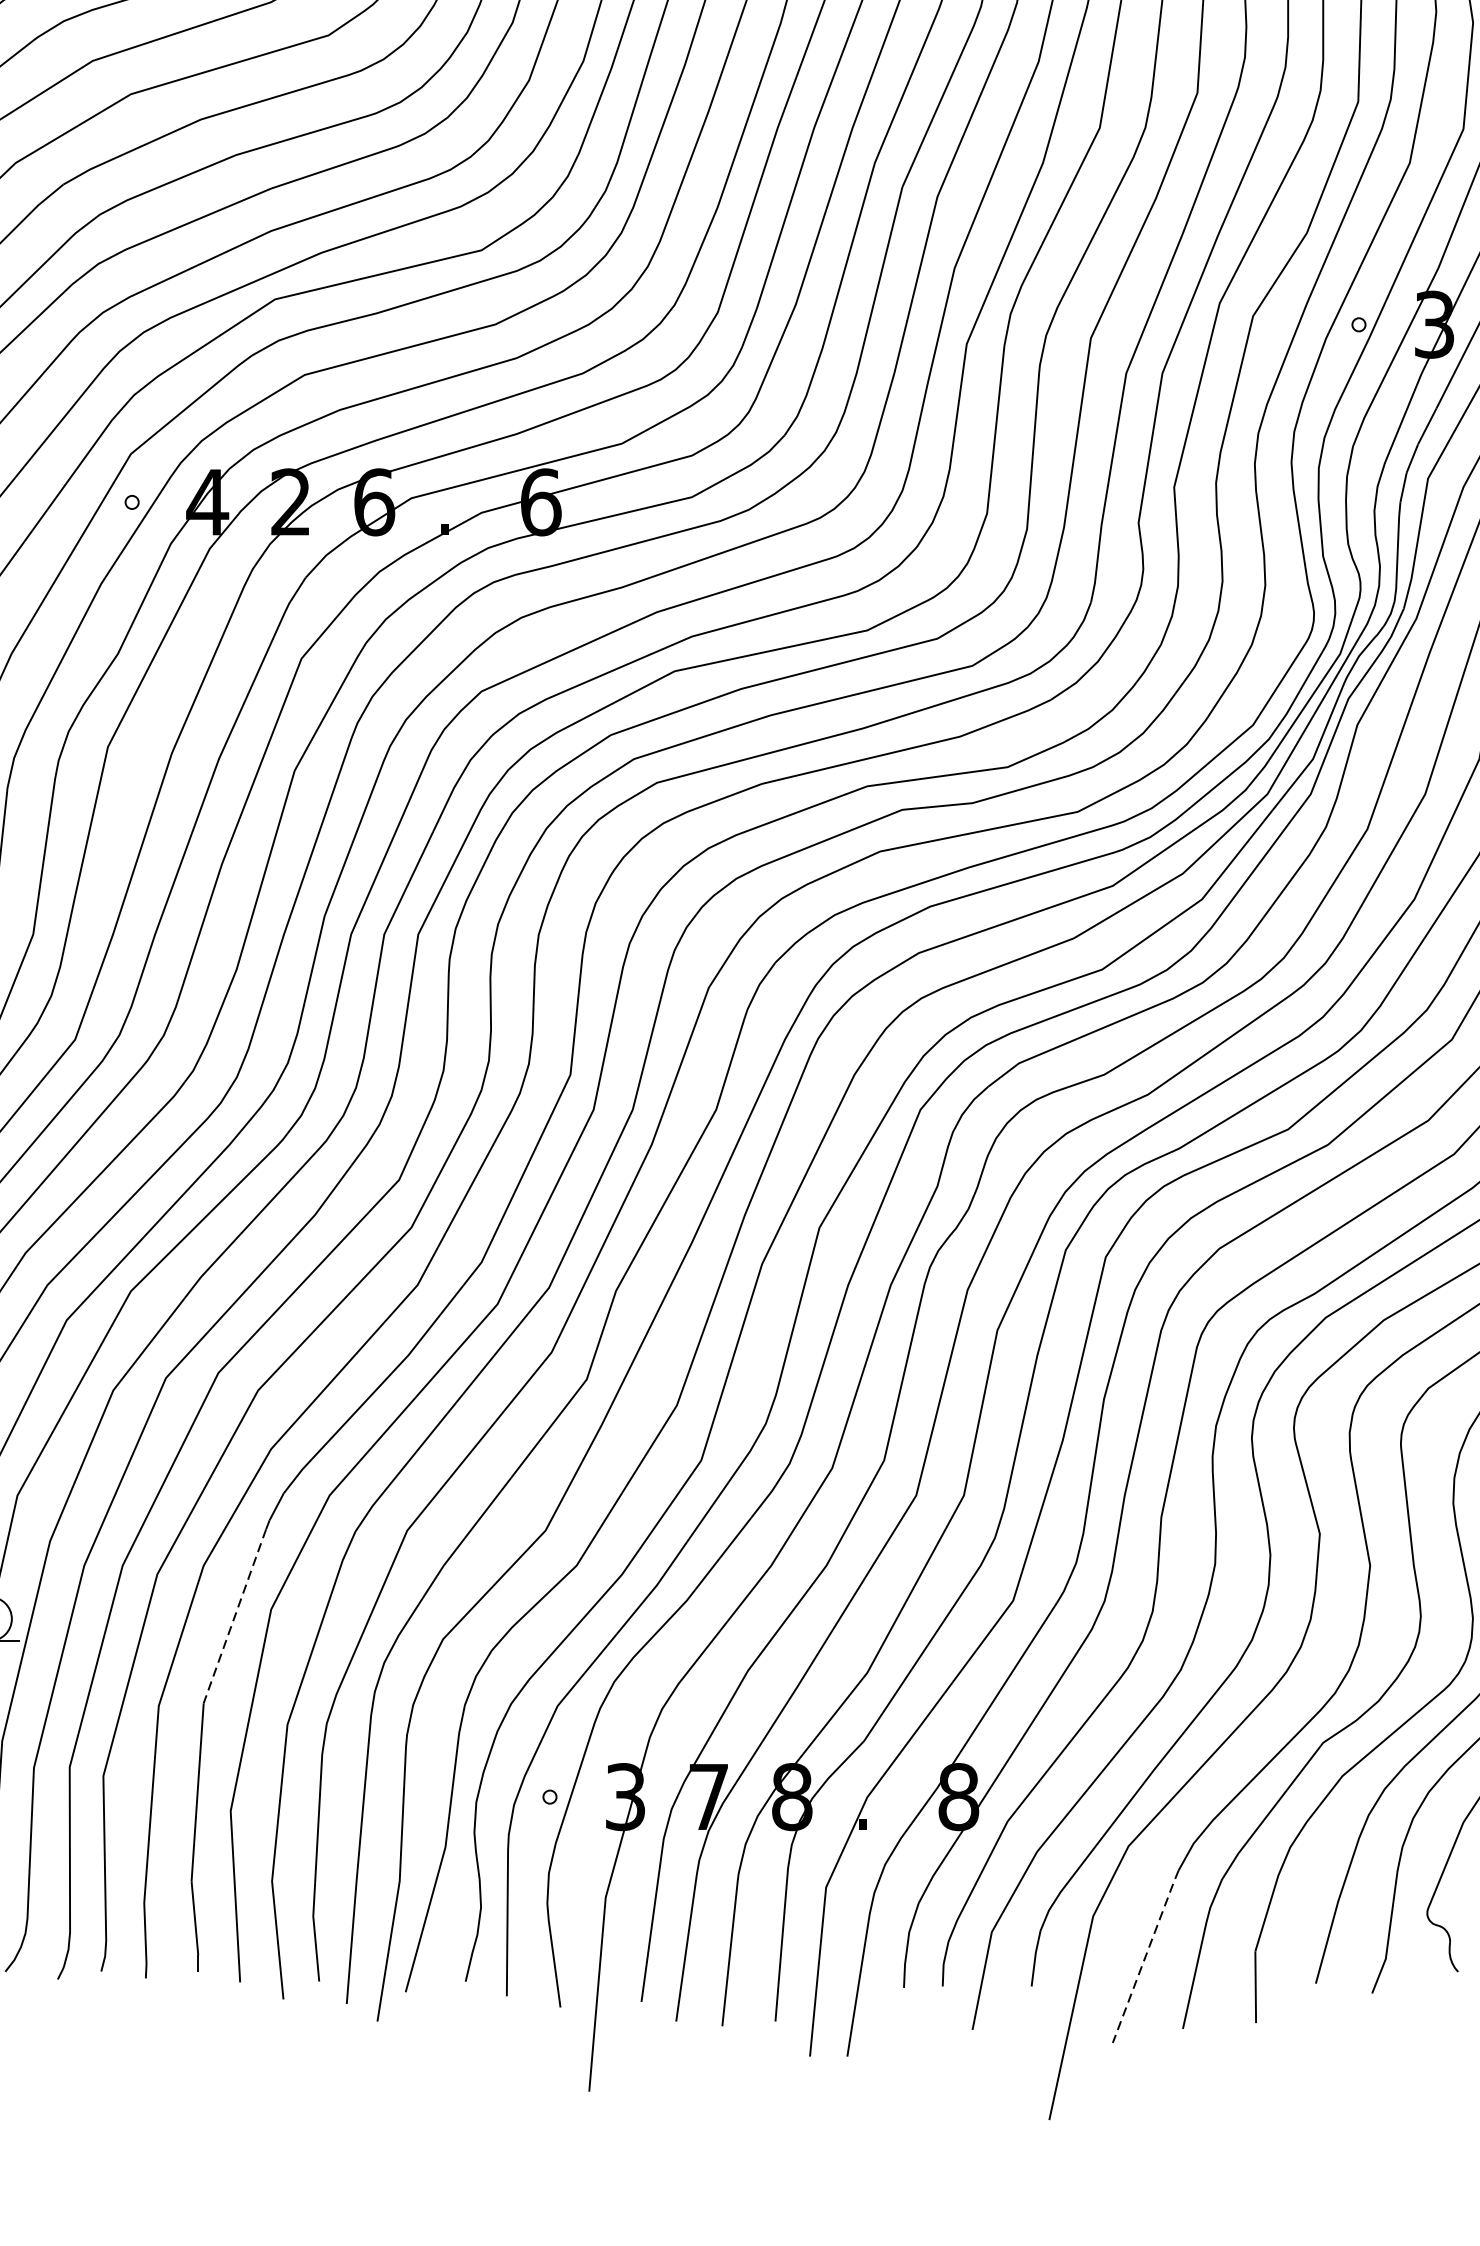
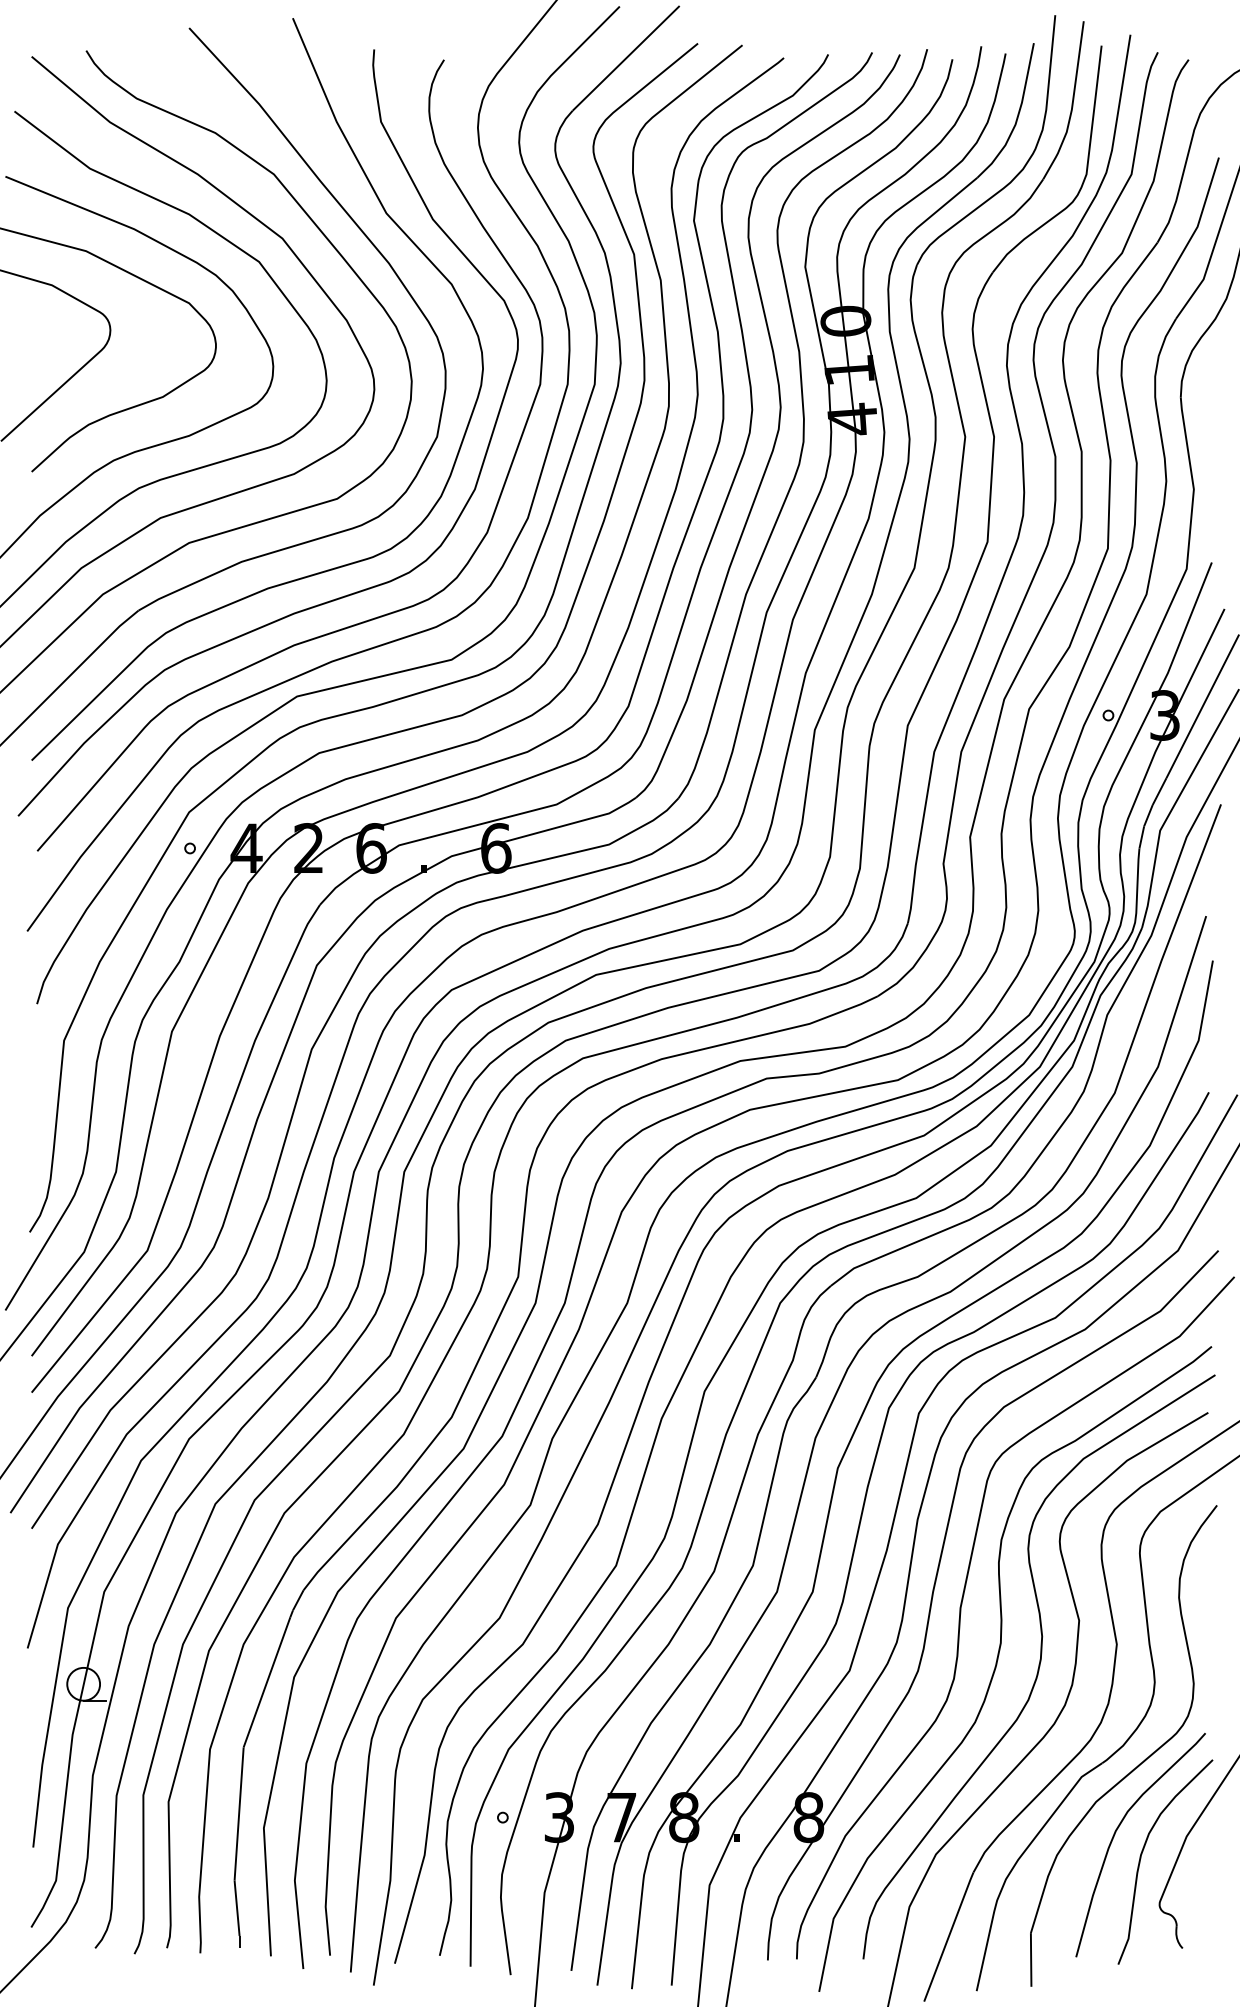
line: (234, 1616) -> (266, 1682), dashed -> solid
line: (1145, 1955) -> (948, 1936), dashed -> solid

